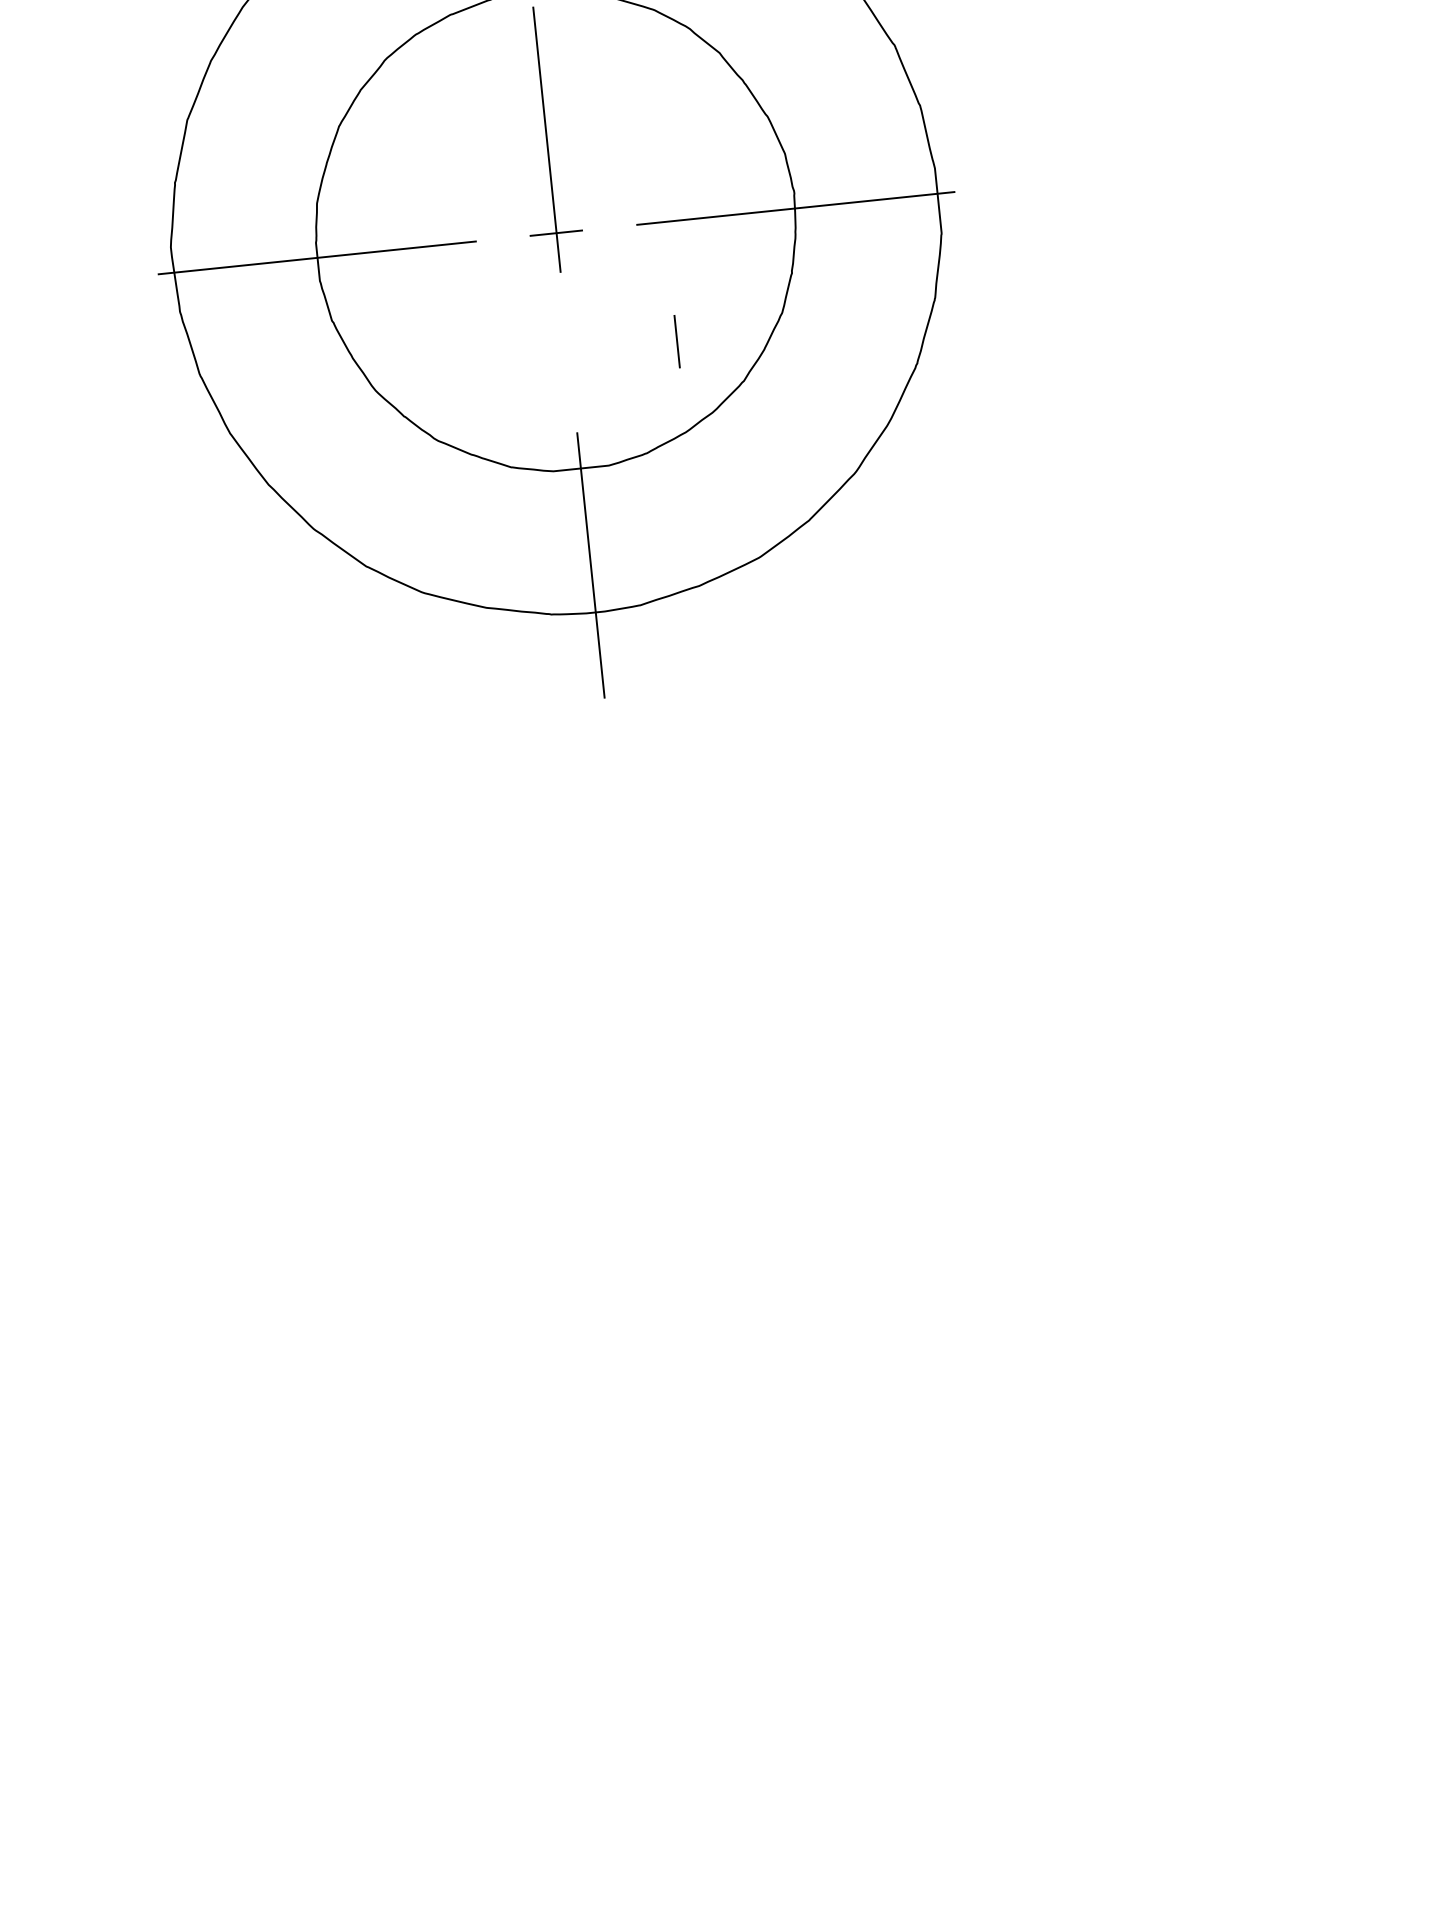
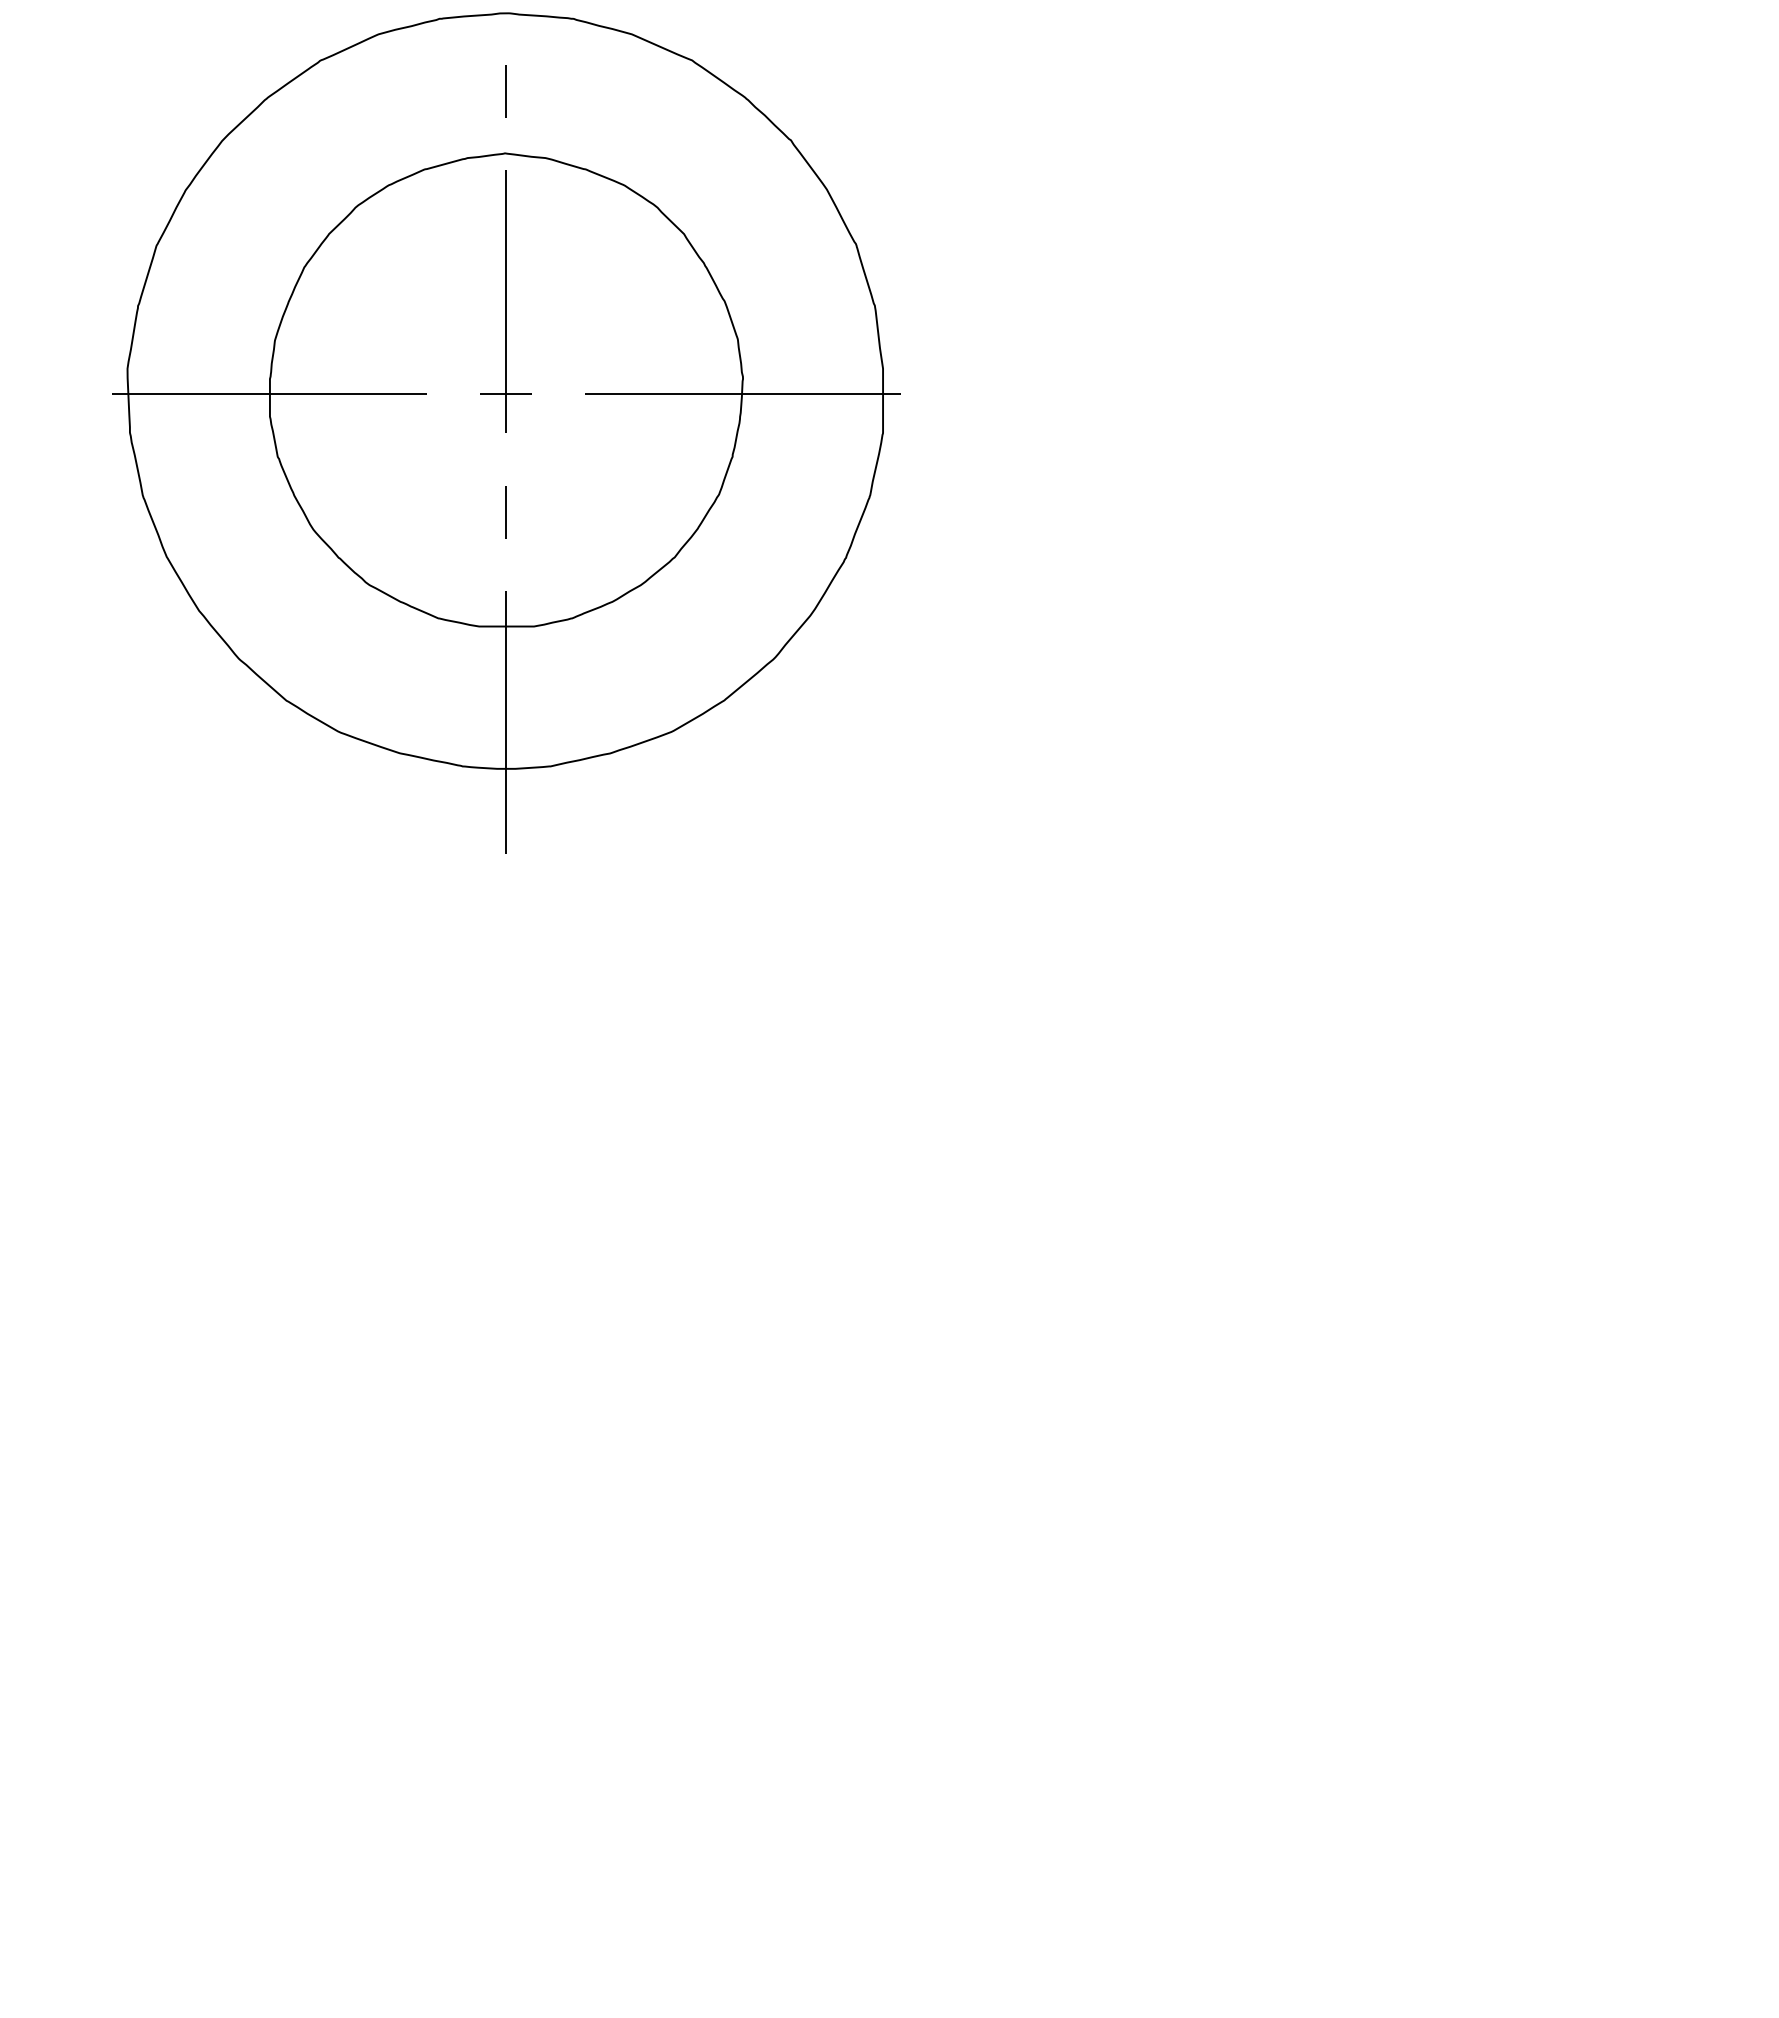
line: (676, 342) -> (505, 512), moved

